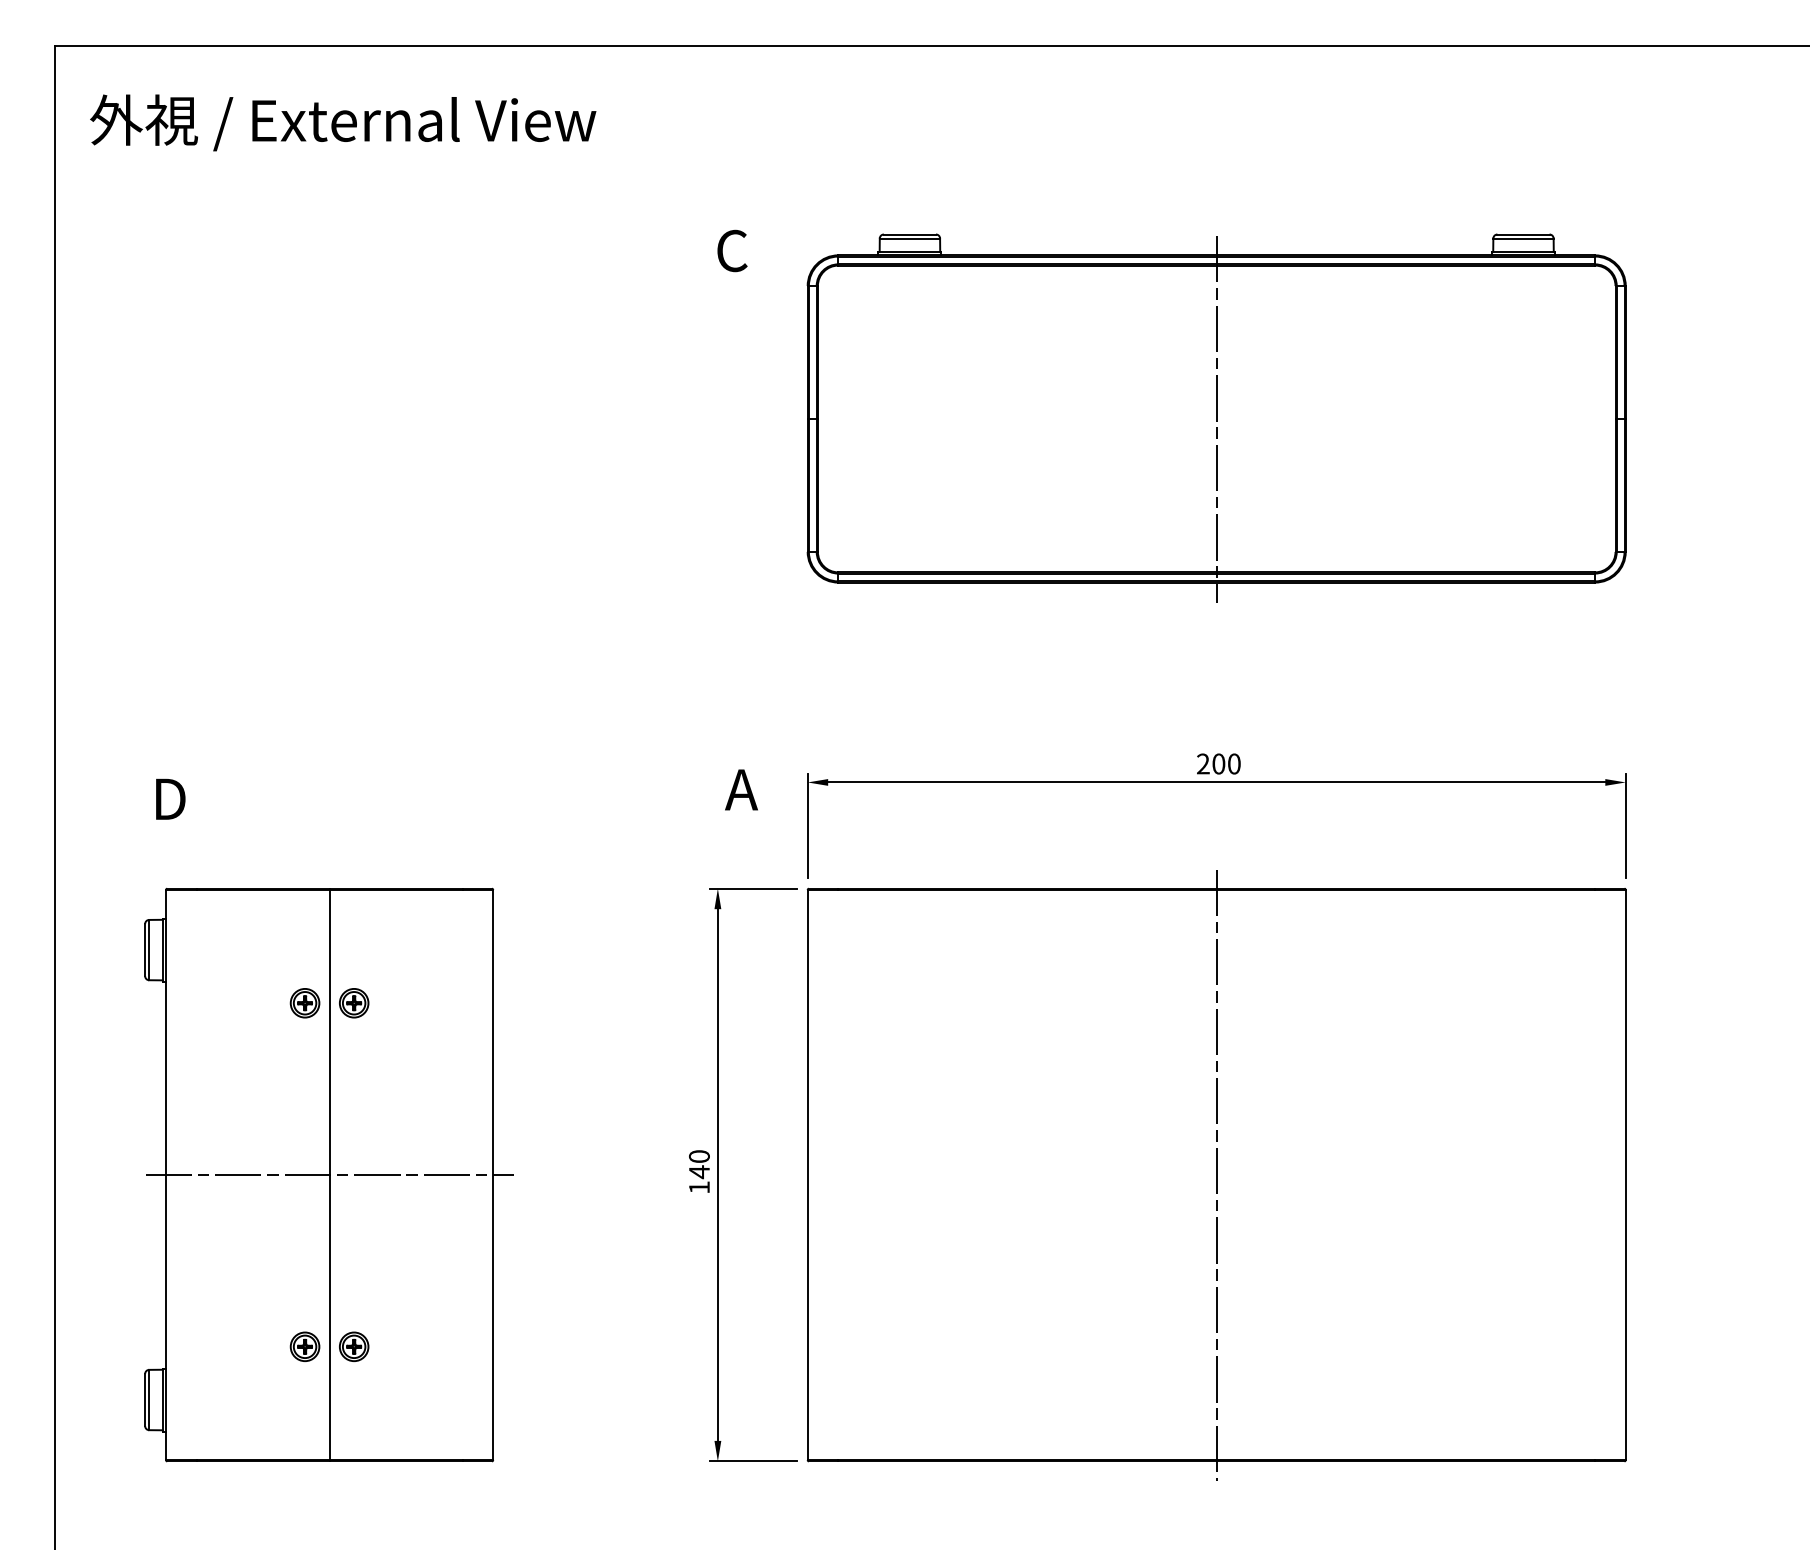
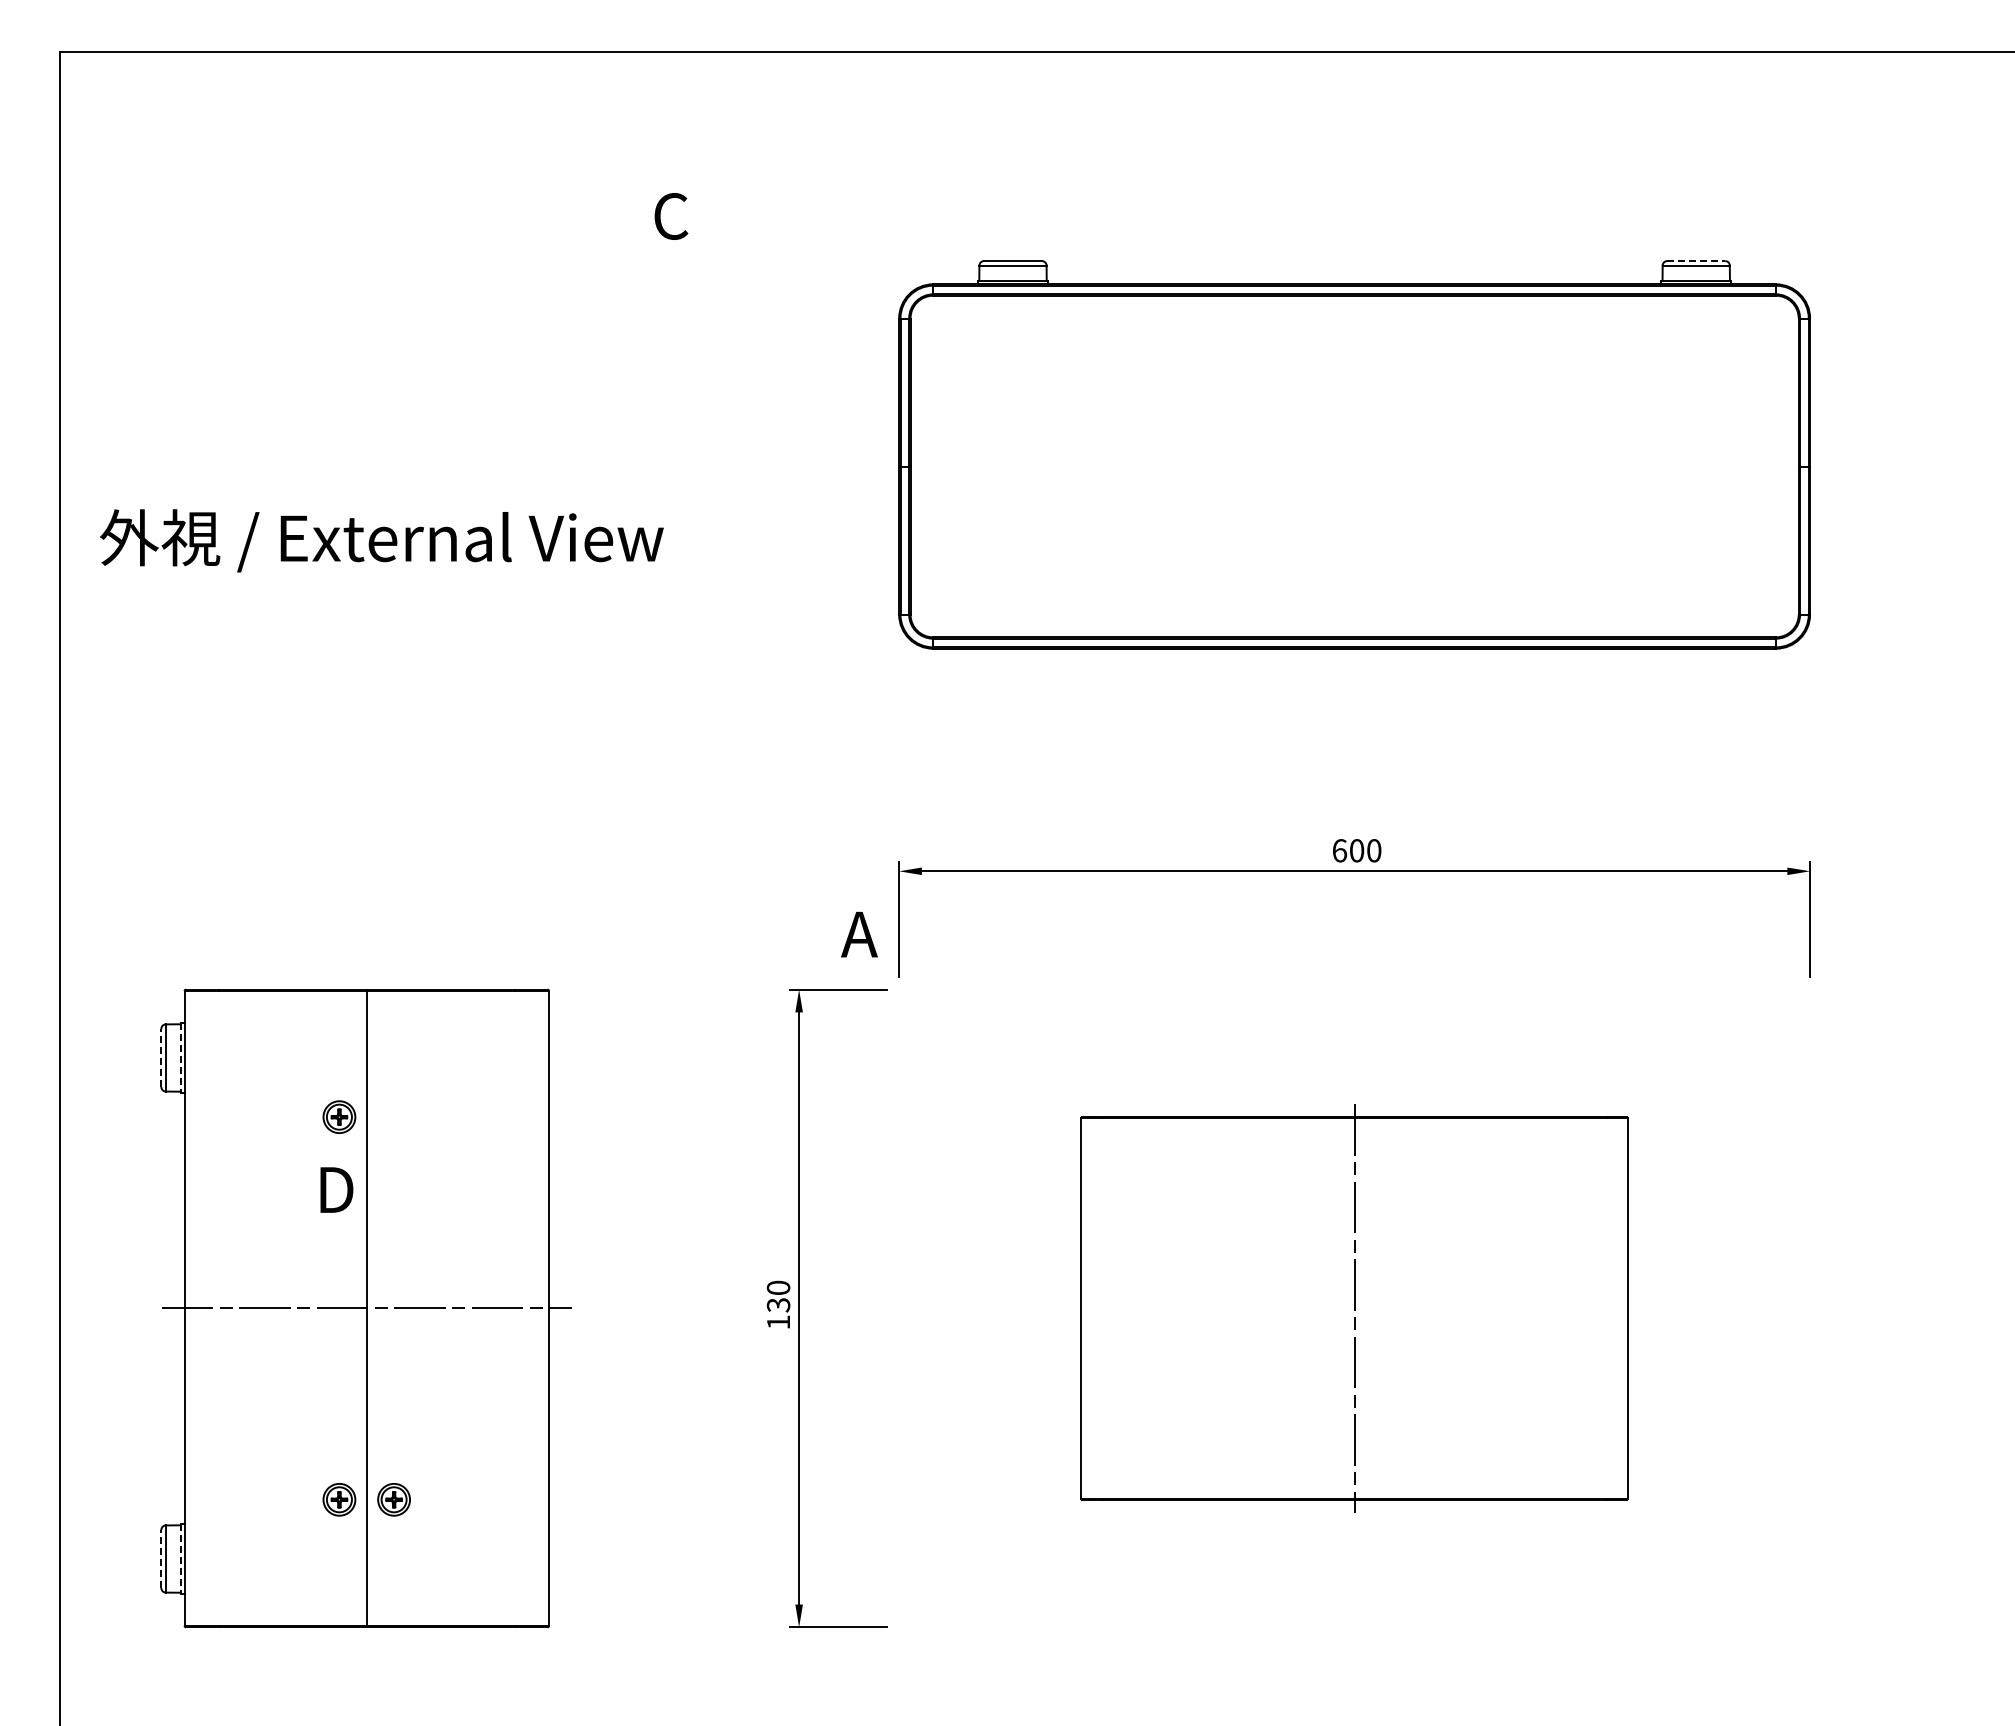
text: (342, 122) -> (381, 540), moved
line: (1523, 234) -> (1696, 261), solid -> dashed
text: (732, 251) -> (671, 216), moved
line: (1216, 418) -> (1354, 466), removed
text: (1203, 763) -> (1339, 850), 200 -> 600
text: (741, 789) -> (859, 934), moved
text: (170, 798) -> (336, 1189), moved
line: (145, 949) -> (161, 1057), solid -> dashed
line: (162, 950) -> (180, 1058), solid -> dashed
part: (353, 1002) -> (393, 1116), removed
text: (699, 1172) -> (778, 1305), 140 -> 130
part: (1216, 1175) -> (1354, 1308), size x0.6
line: (145, 1399) -> (161, 1558), solid -> dashed
line: (162, 1400) -> (180, 1559), solid -> dashed

